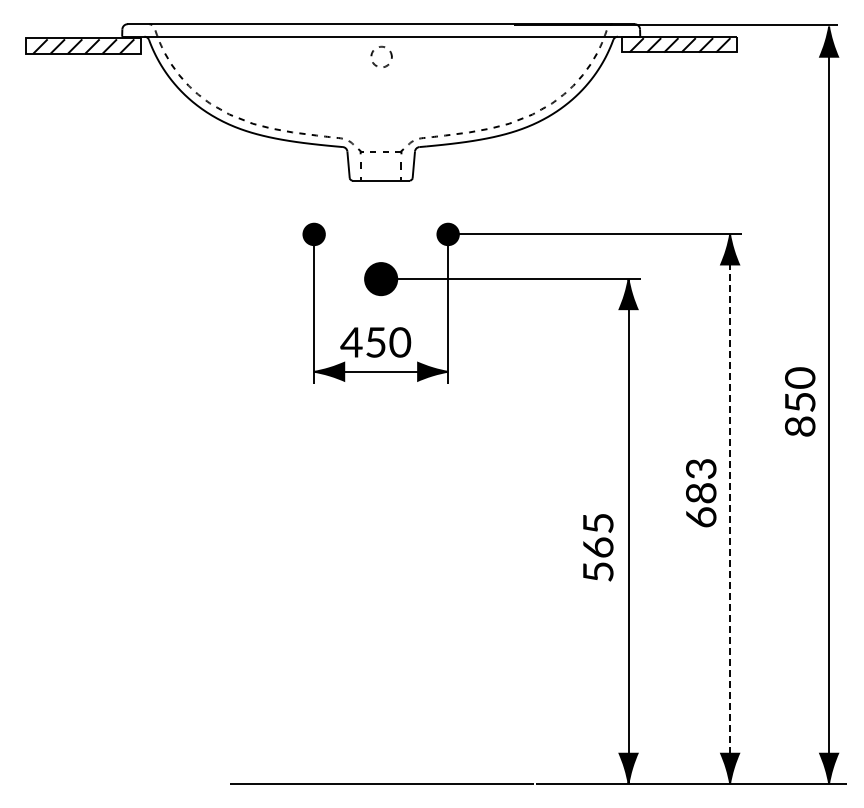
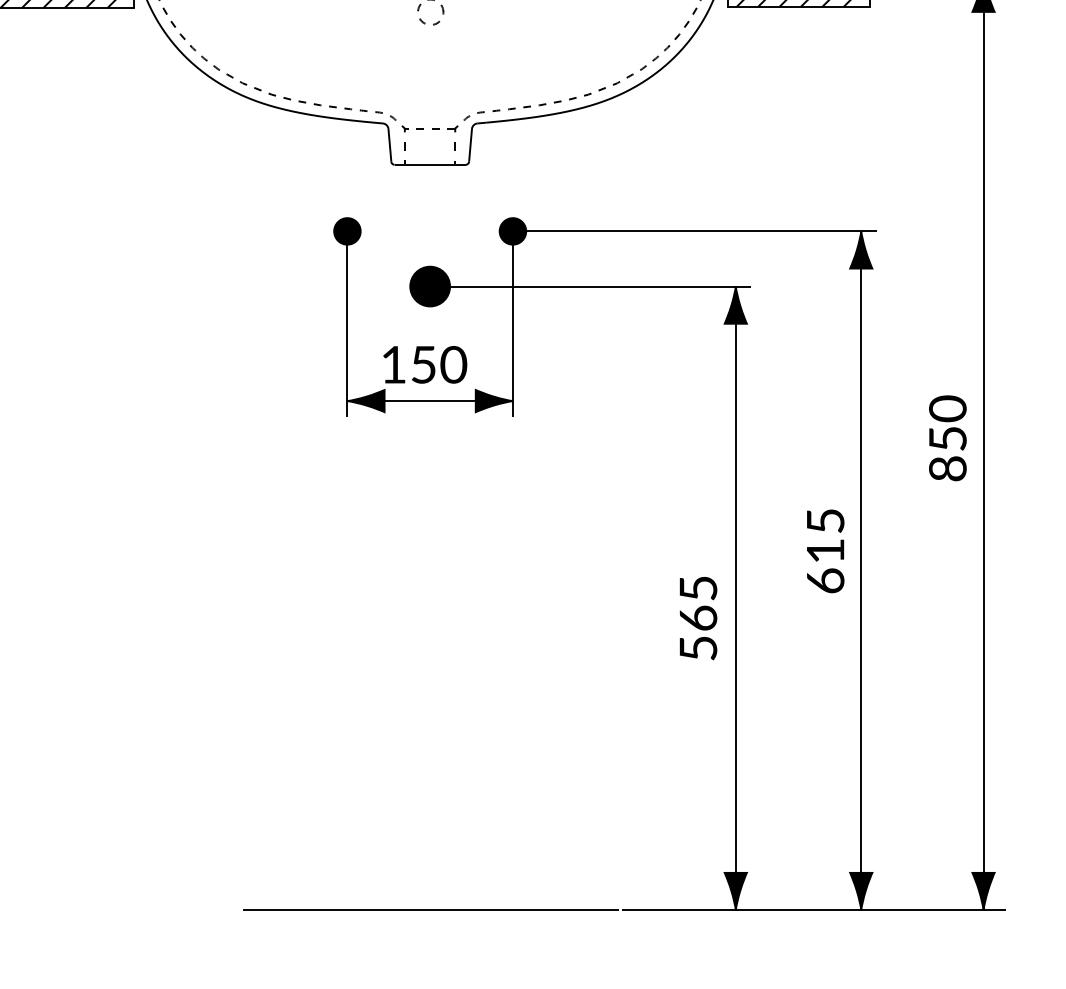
text: (351, 342) -> (393, 364), 450 -> 150
text: (701, 481) -> (825, 536), 683 -> 615
line: (730, 508) -> (861, 569), dashed -> solid

